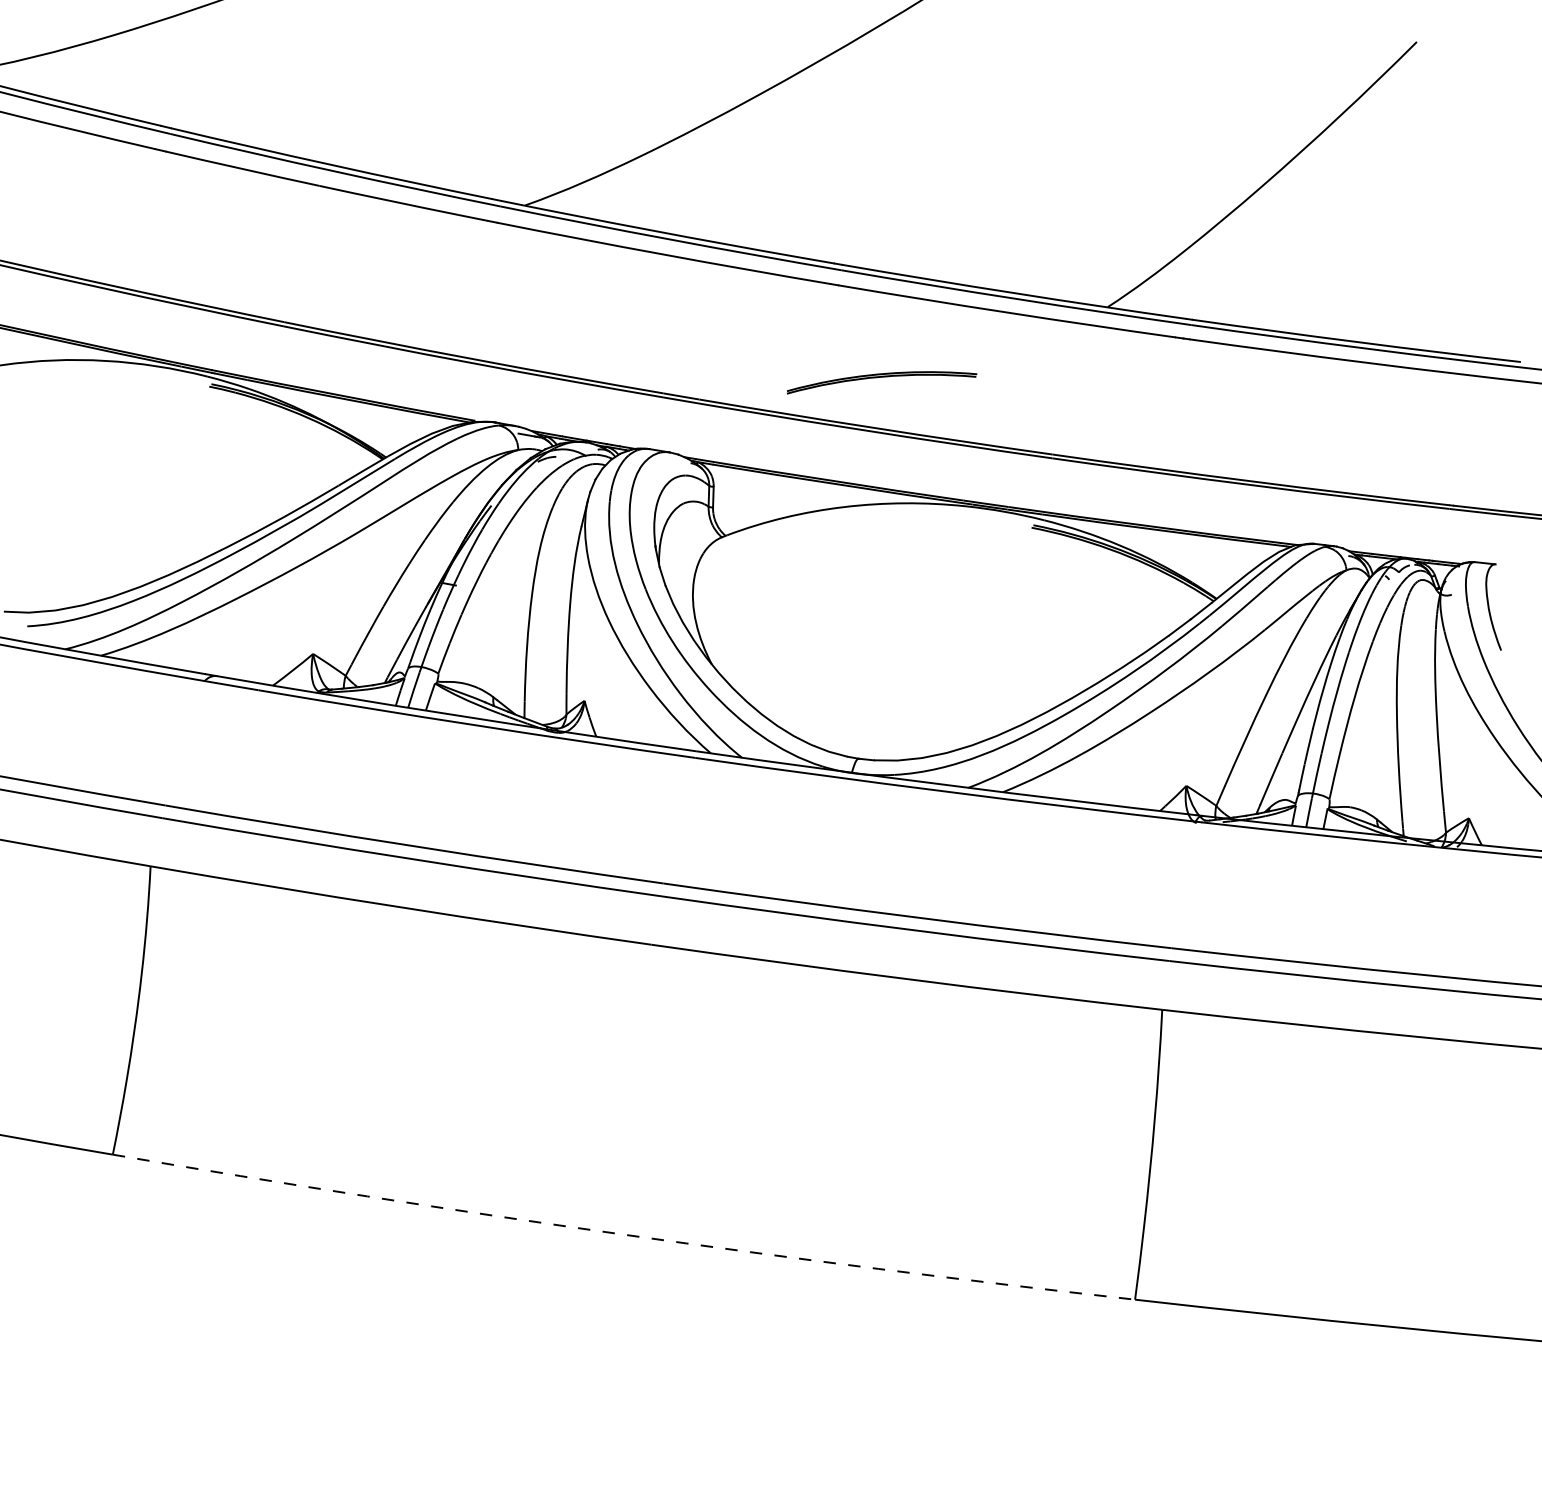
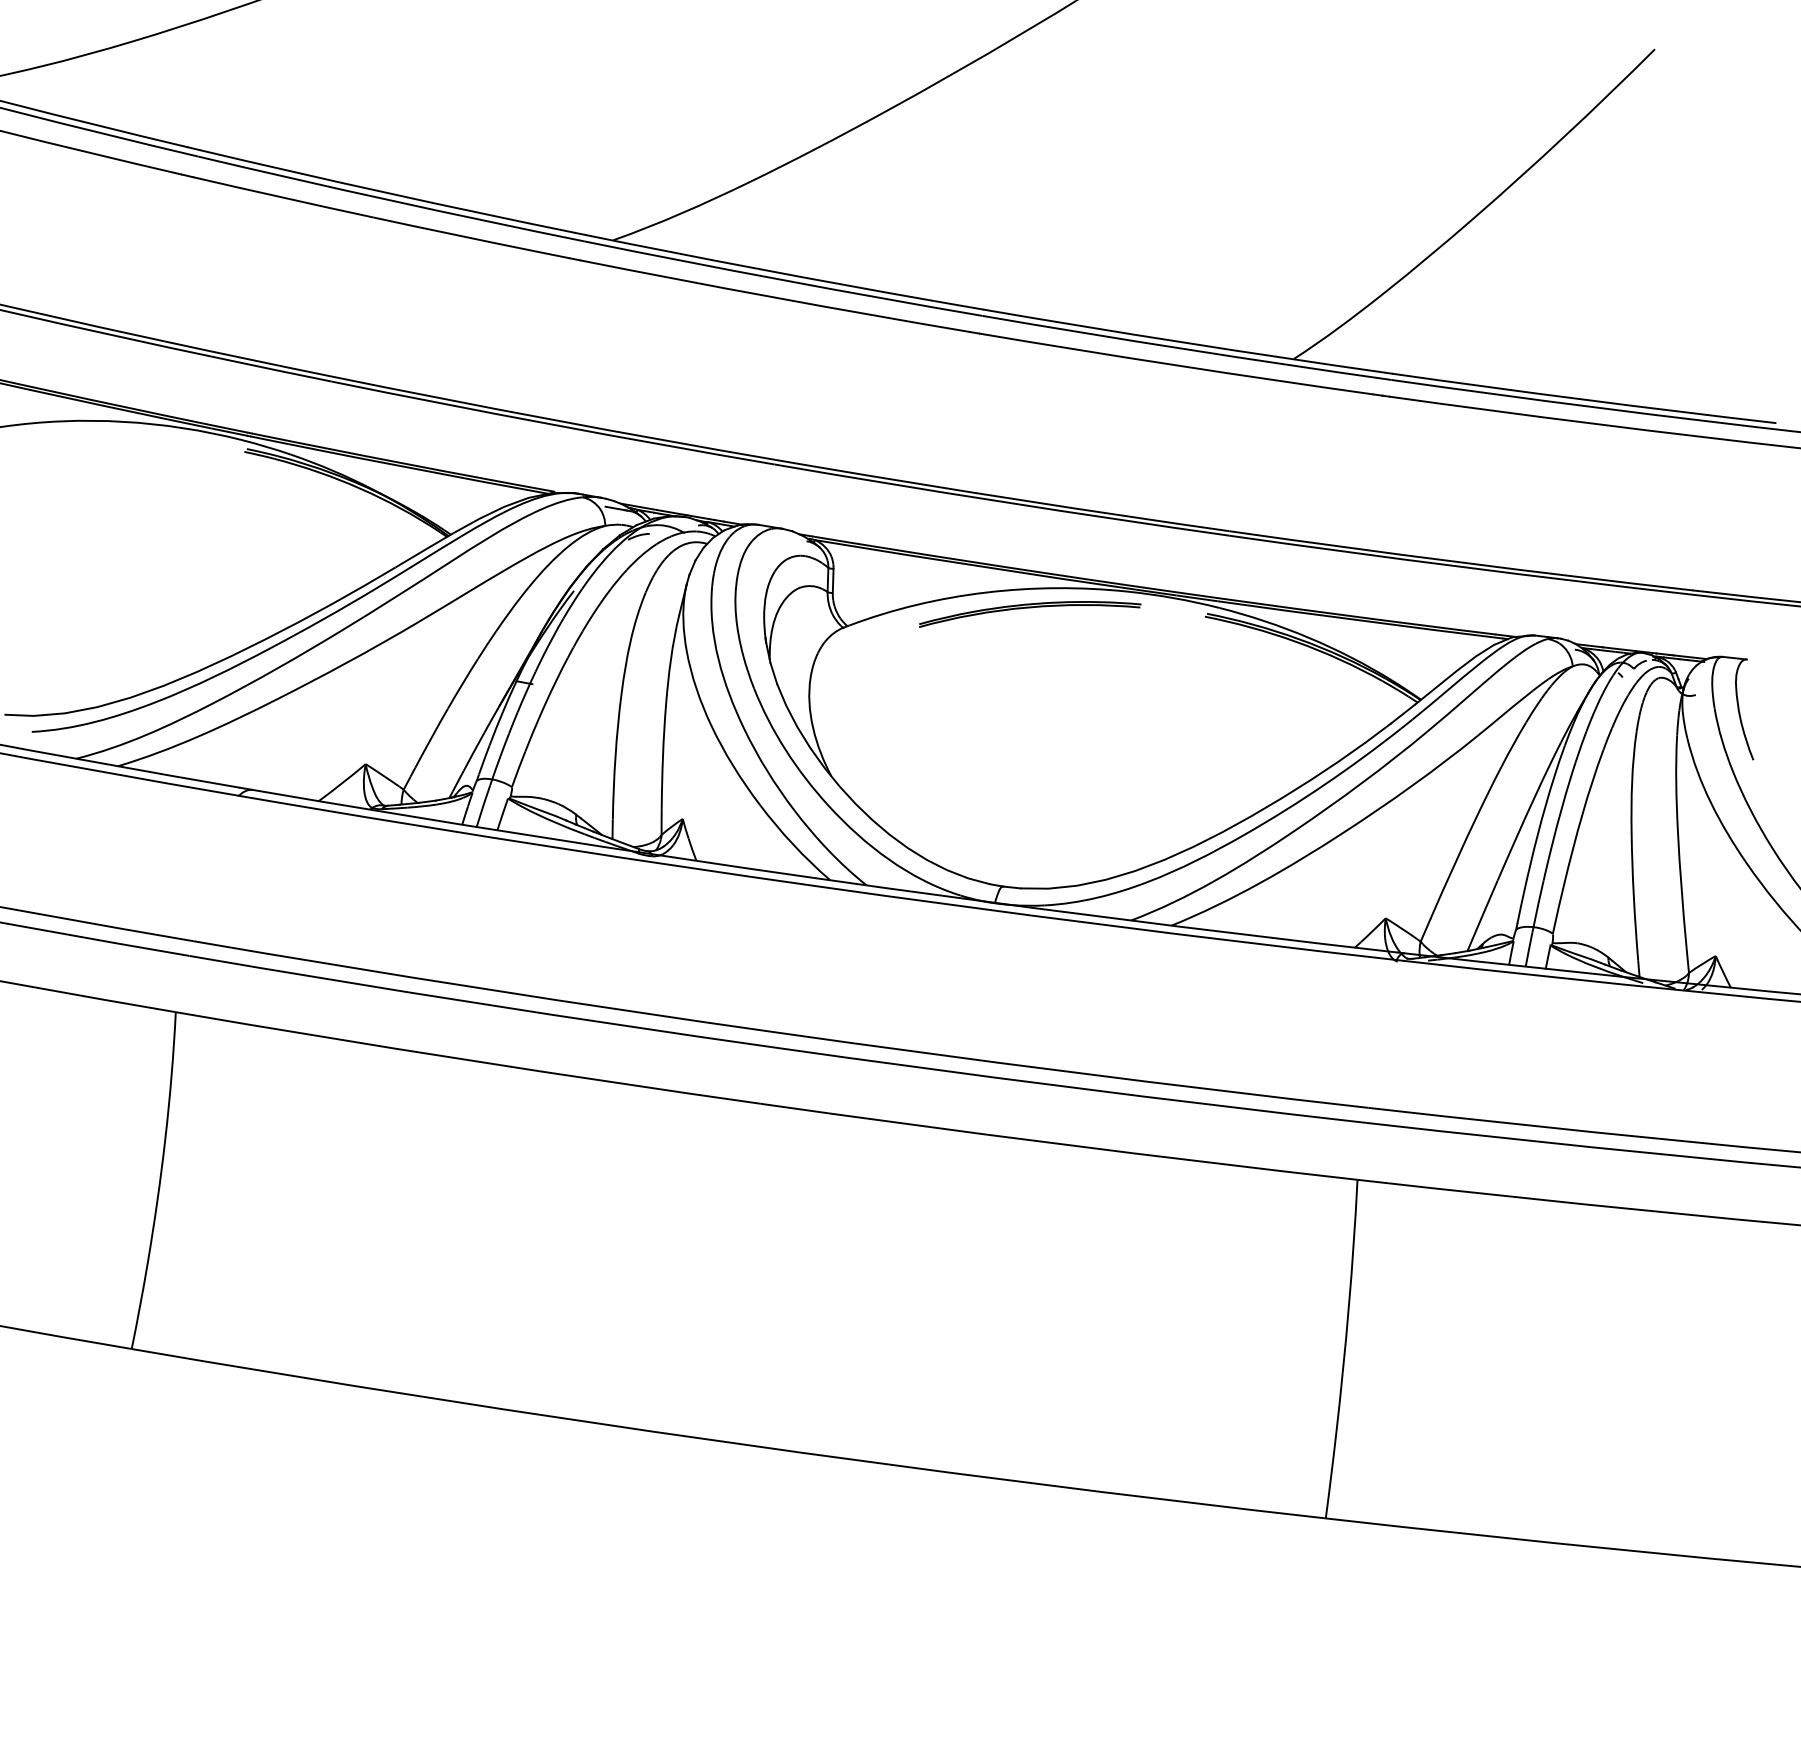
part: (882, 382) -> (1030, 614), moved
arc: (622, 1234) -> (727, 1442), dashed -> solid

